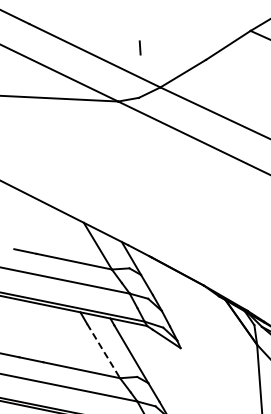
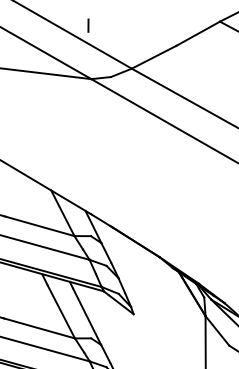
line: (139, 47) -> (87, 25), moved
line: (103, 351) -> (61, 312), dashed -> solid

